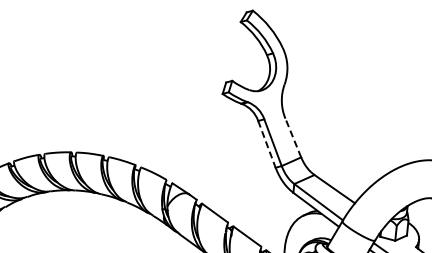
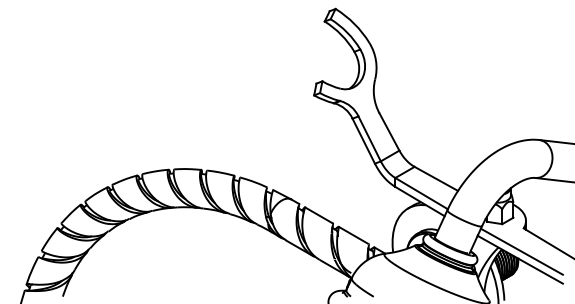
line: (293, 137) -> (389, 131), dashed -> solid
line: (266, 144) -> (363, 141), dashed -> solid

